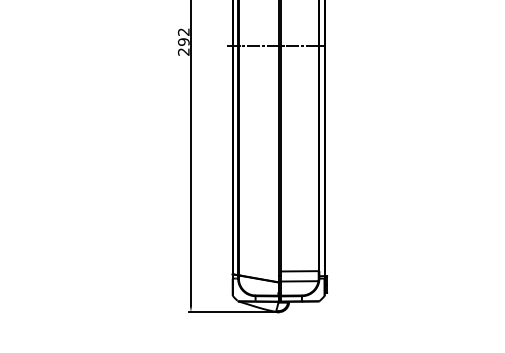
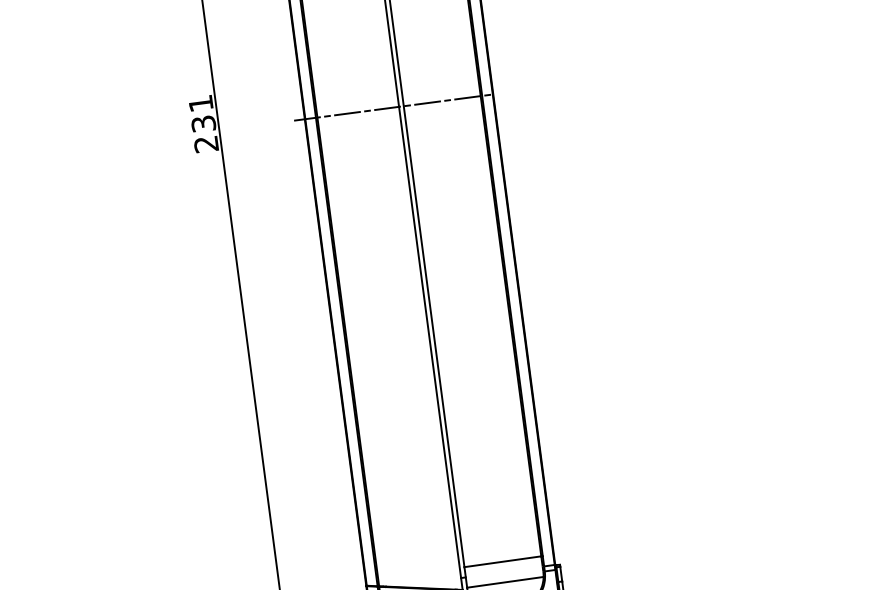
text: (183, 36) -> (201, 112), 292 -> 231

